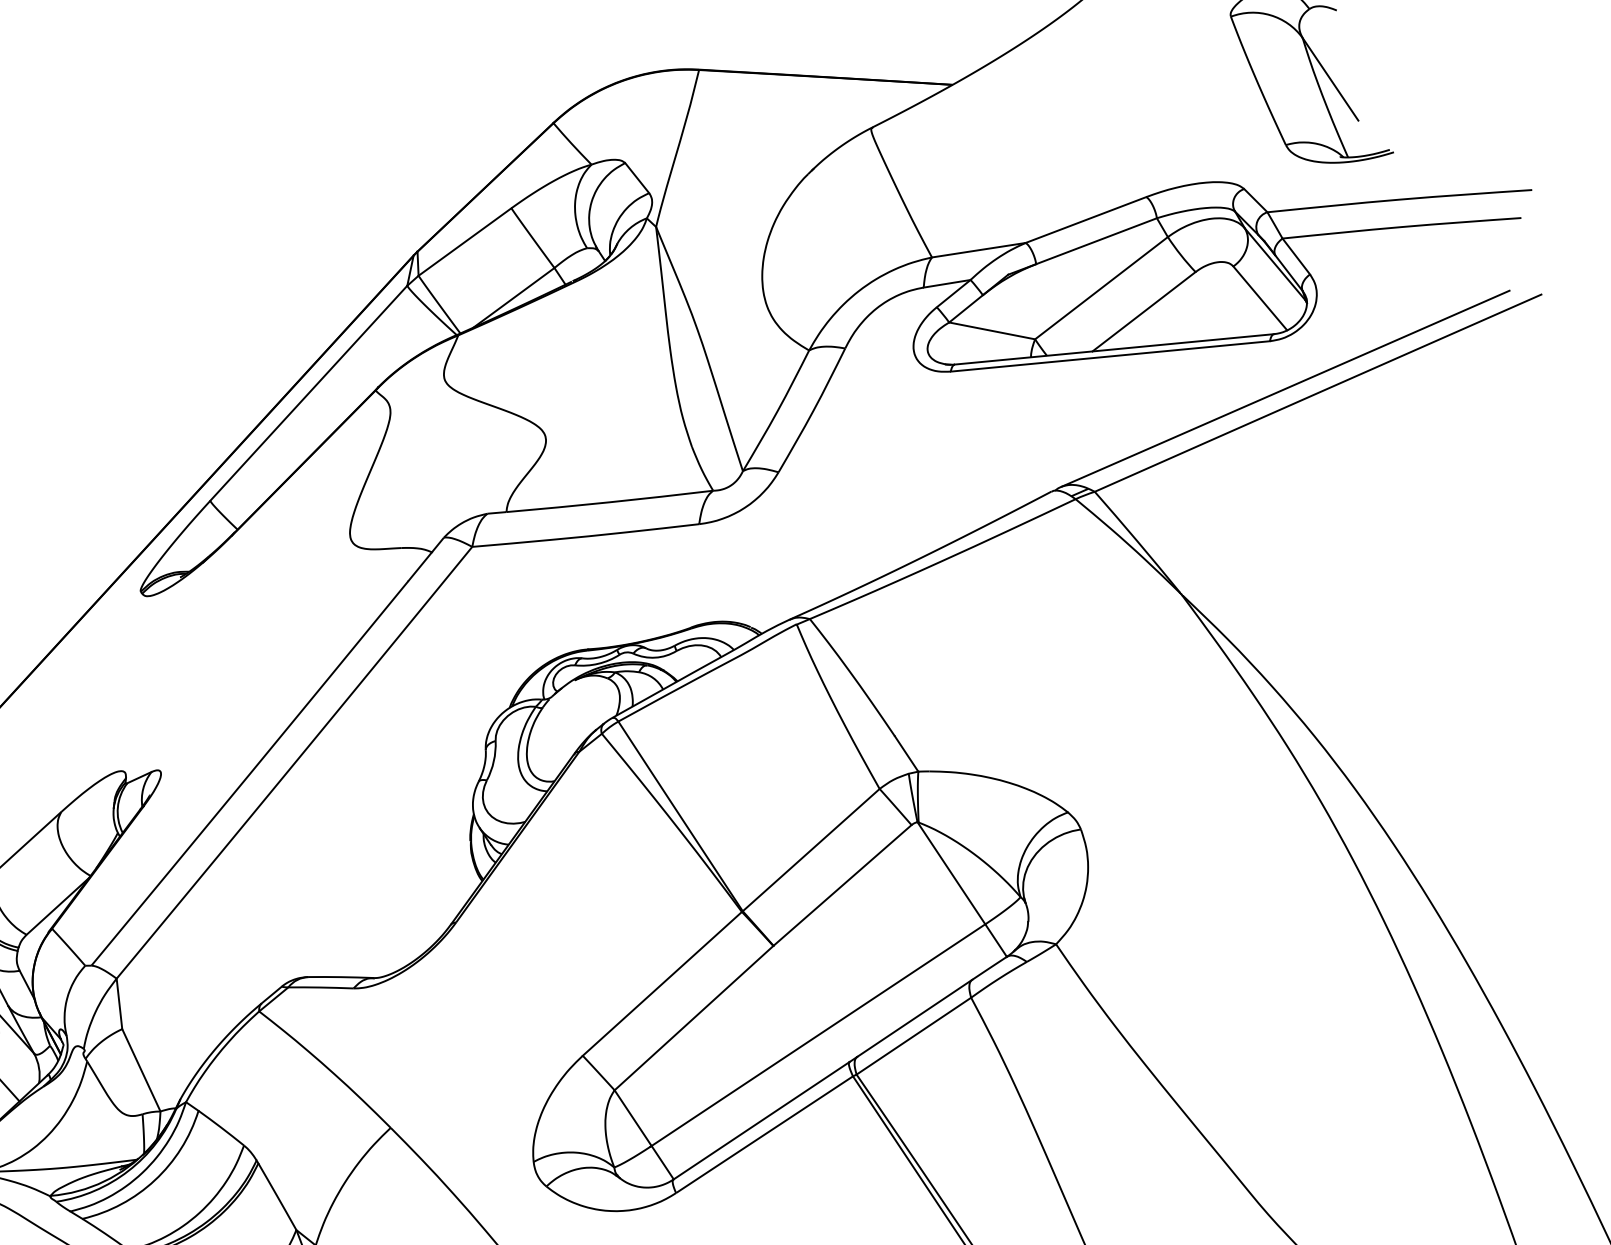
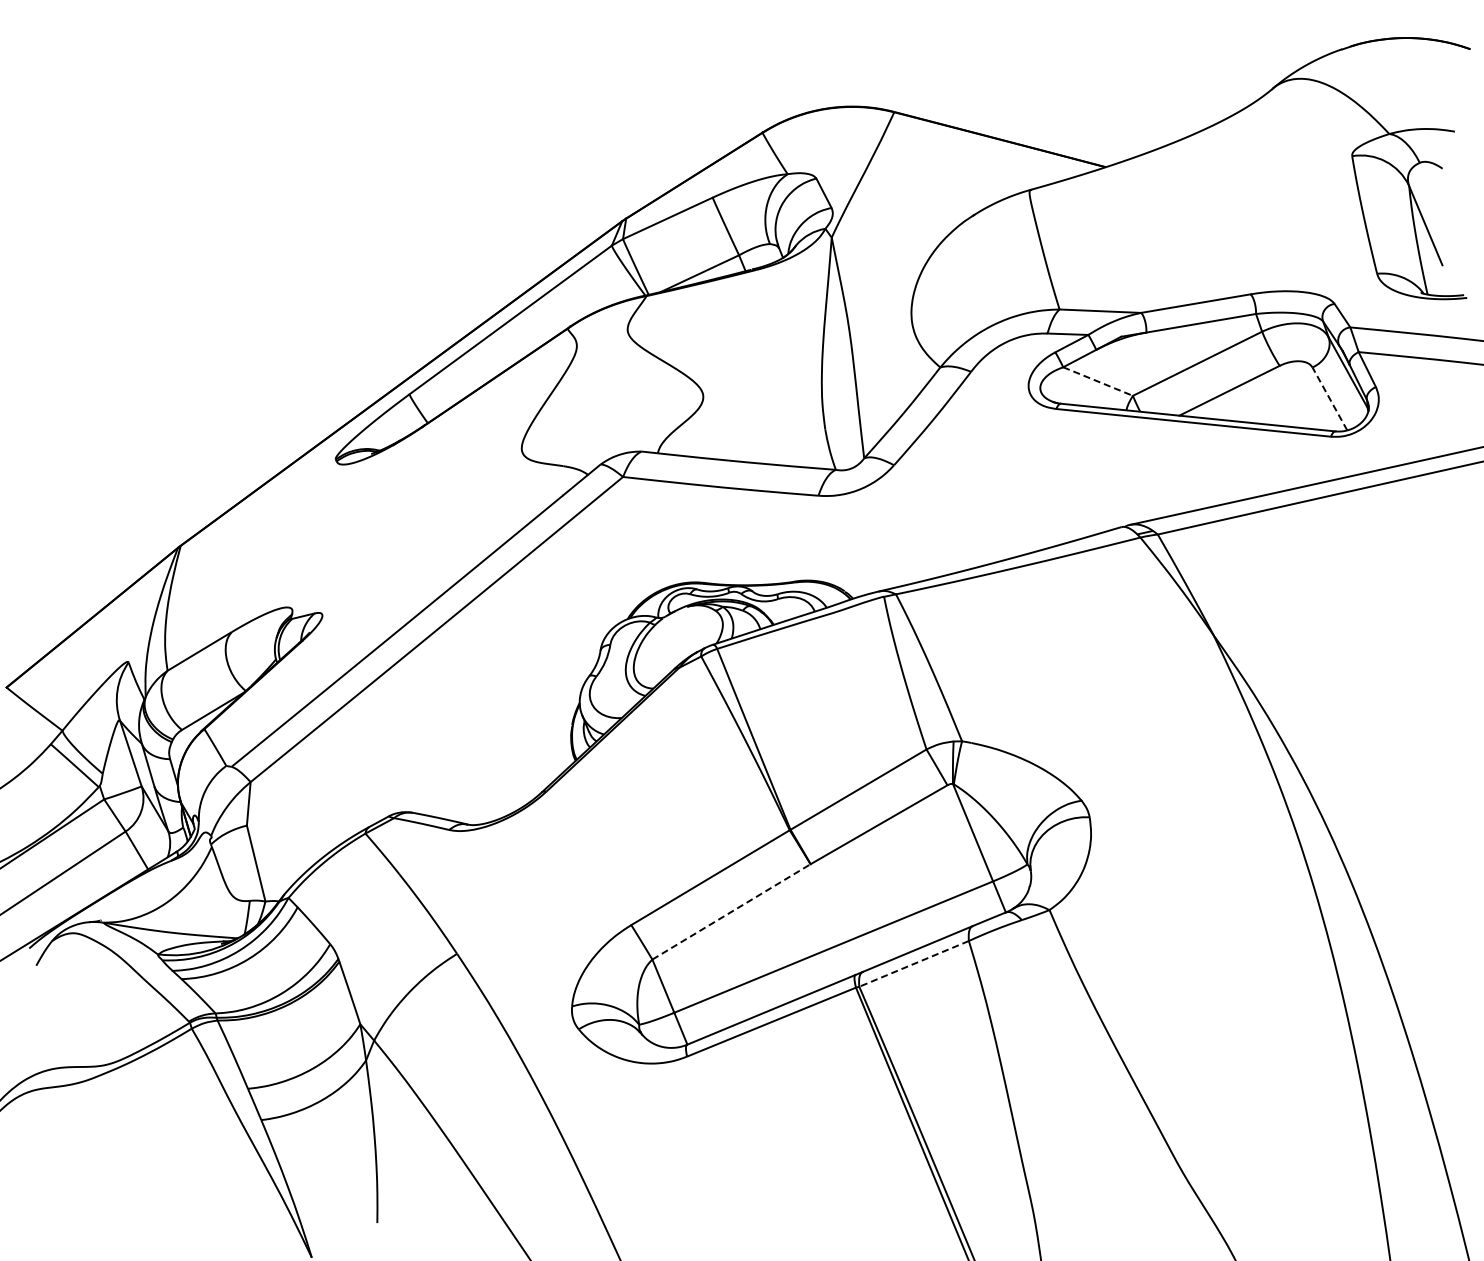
line: (1259, 297) -> (1329, 398), solid -> dashed
line: (992, 330) -> (1098, 381), solid -> dashed
line: (693, 1017) -> (731, 911), solid -> dashed
line: (913, 1036) -> (913, 964), solid -> dashed

